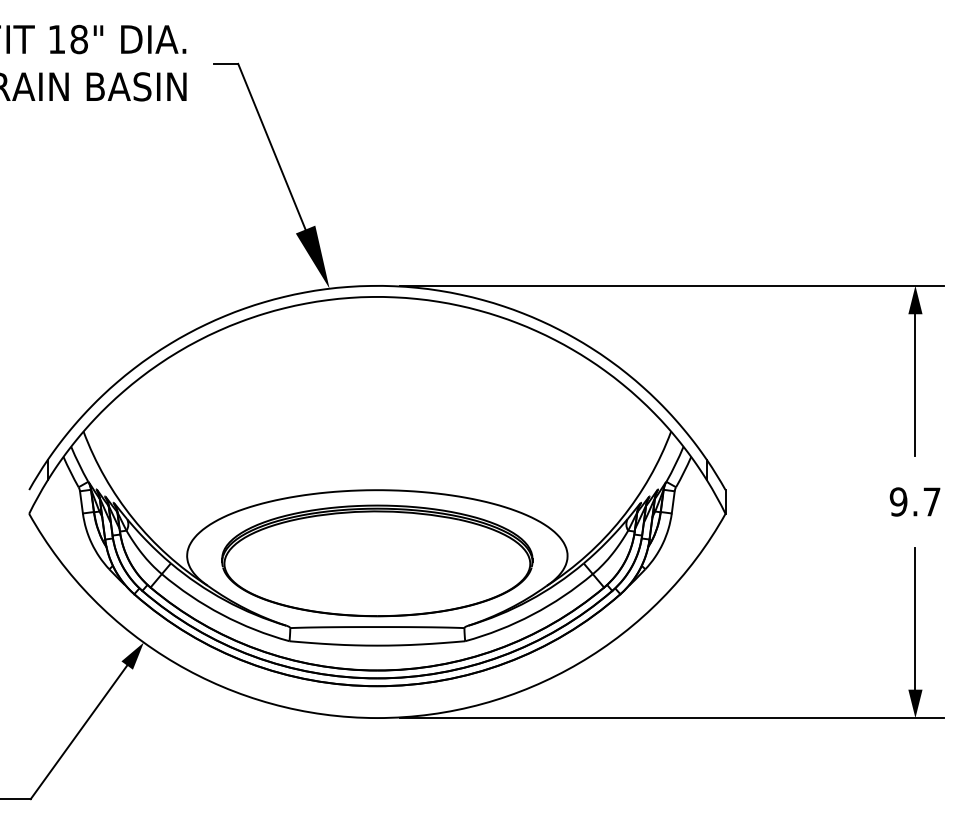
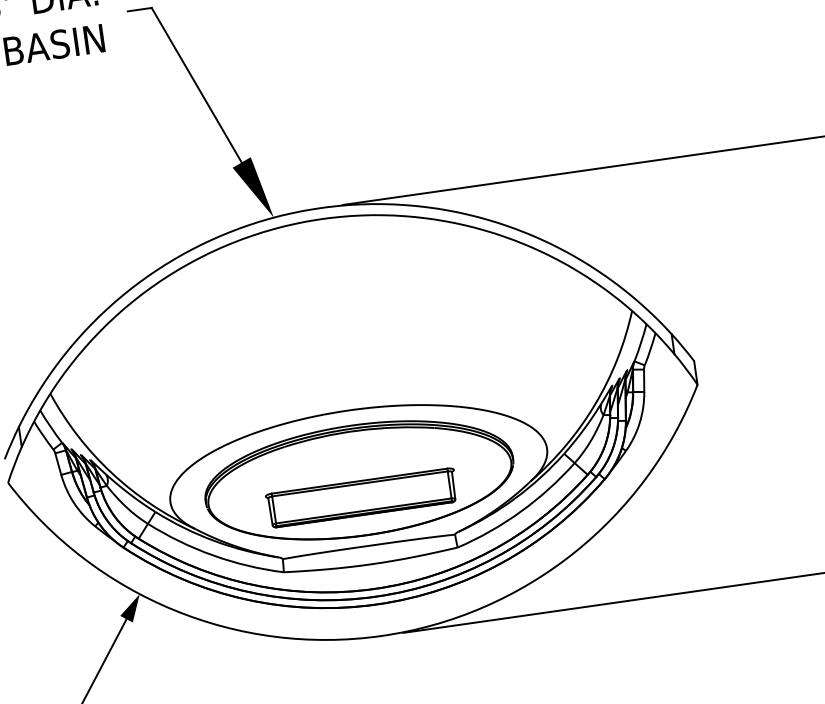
part: (377, 578) -> (362, 497), added

